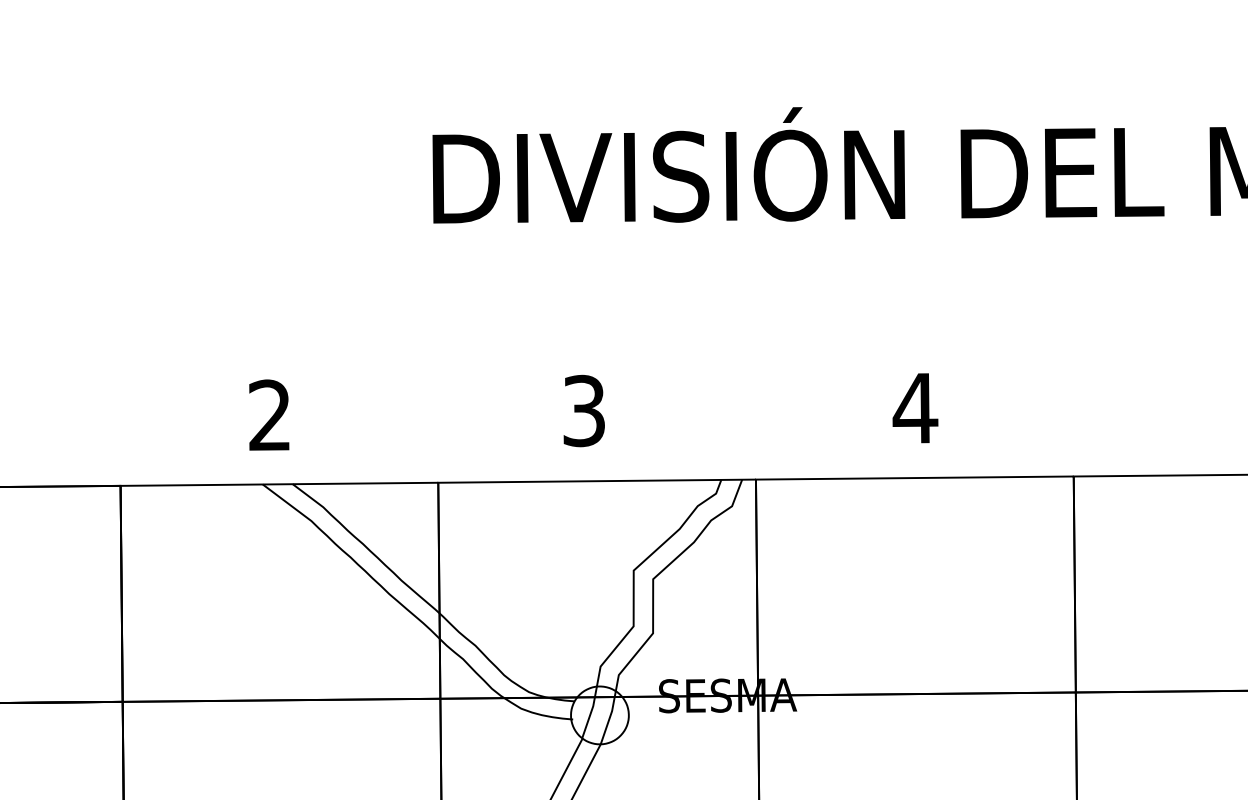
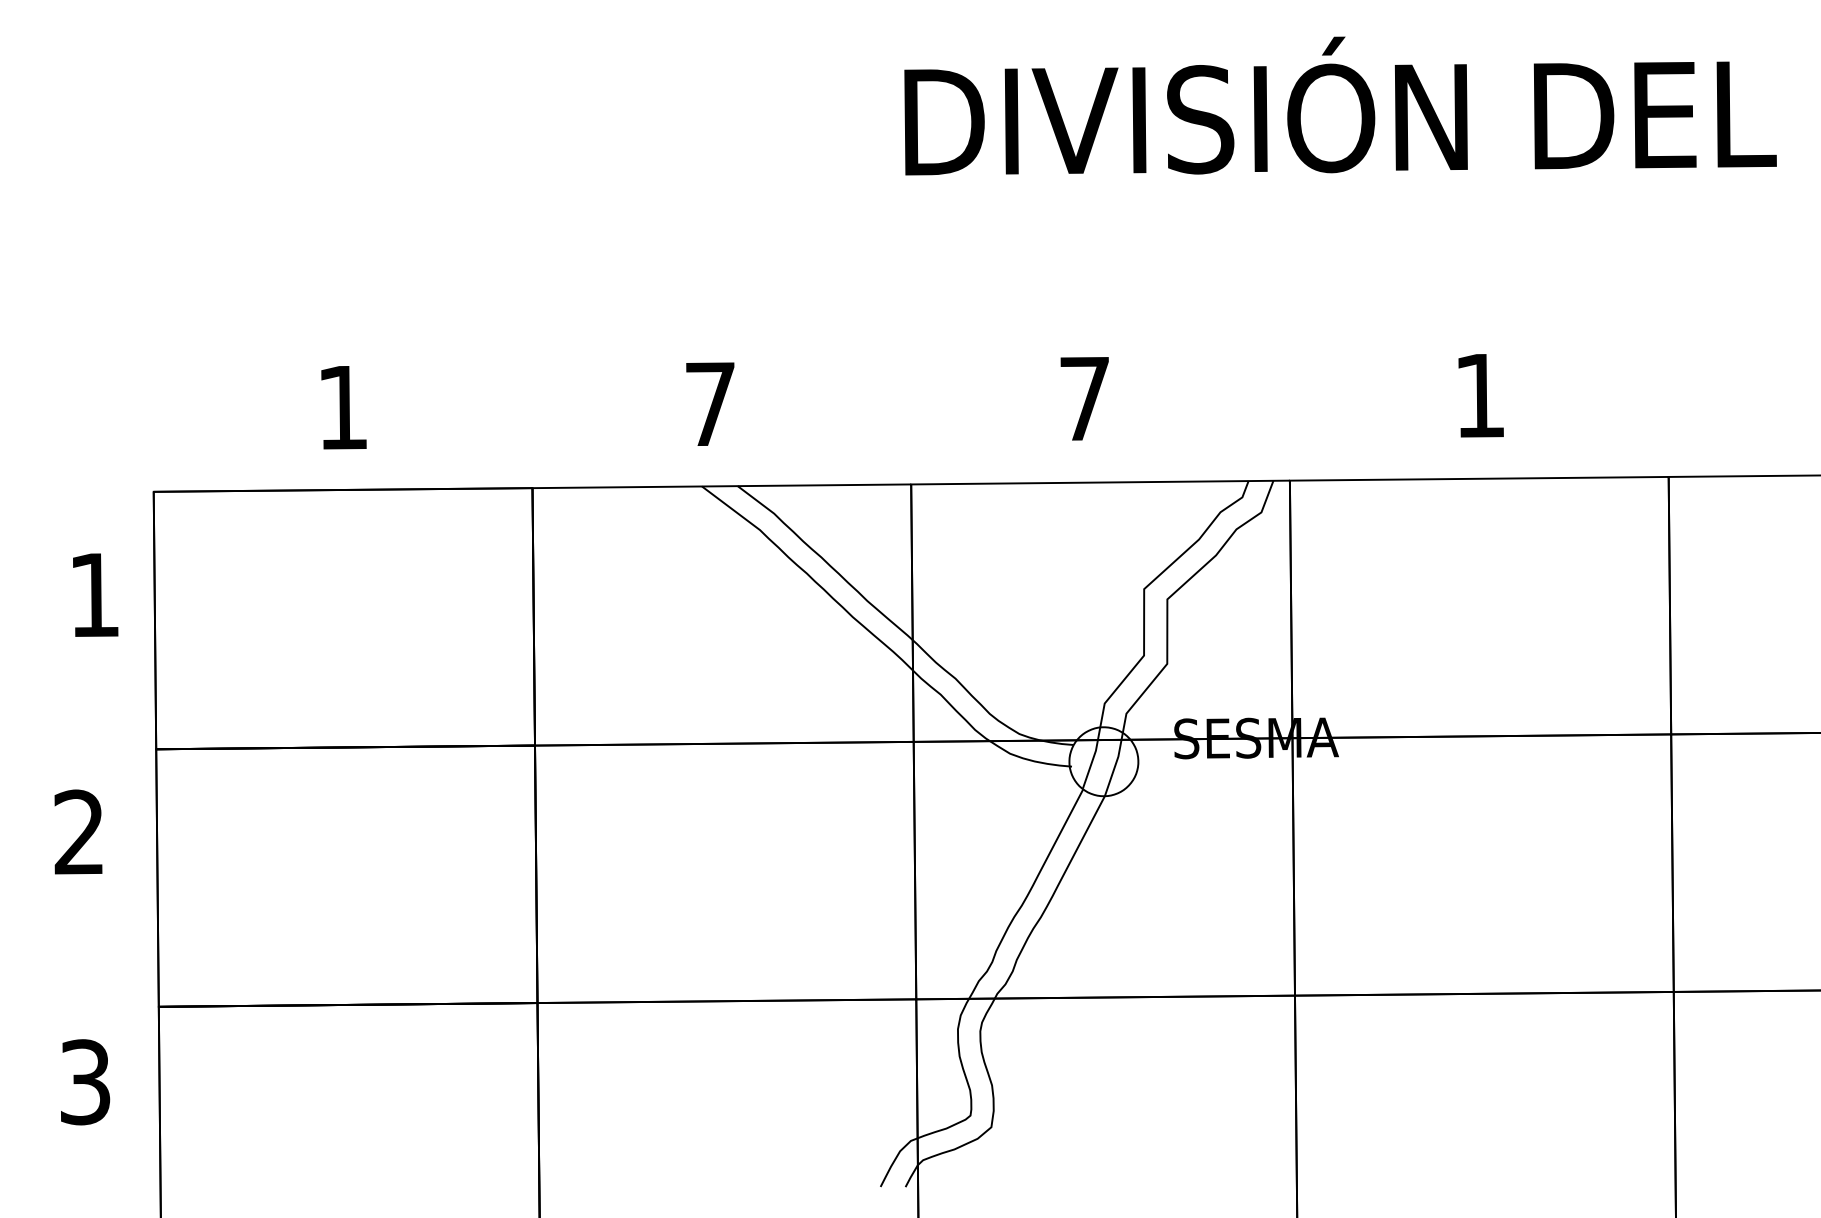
text: (915, 408) -> (1479, 395), 4 -> 1
text: (583, 410) -> (1084, 398), 3 -> 7
text: (269, 414) -> (709, 403), 2 -> 7

